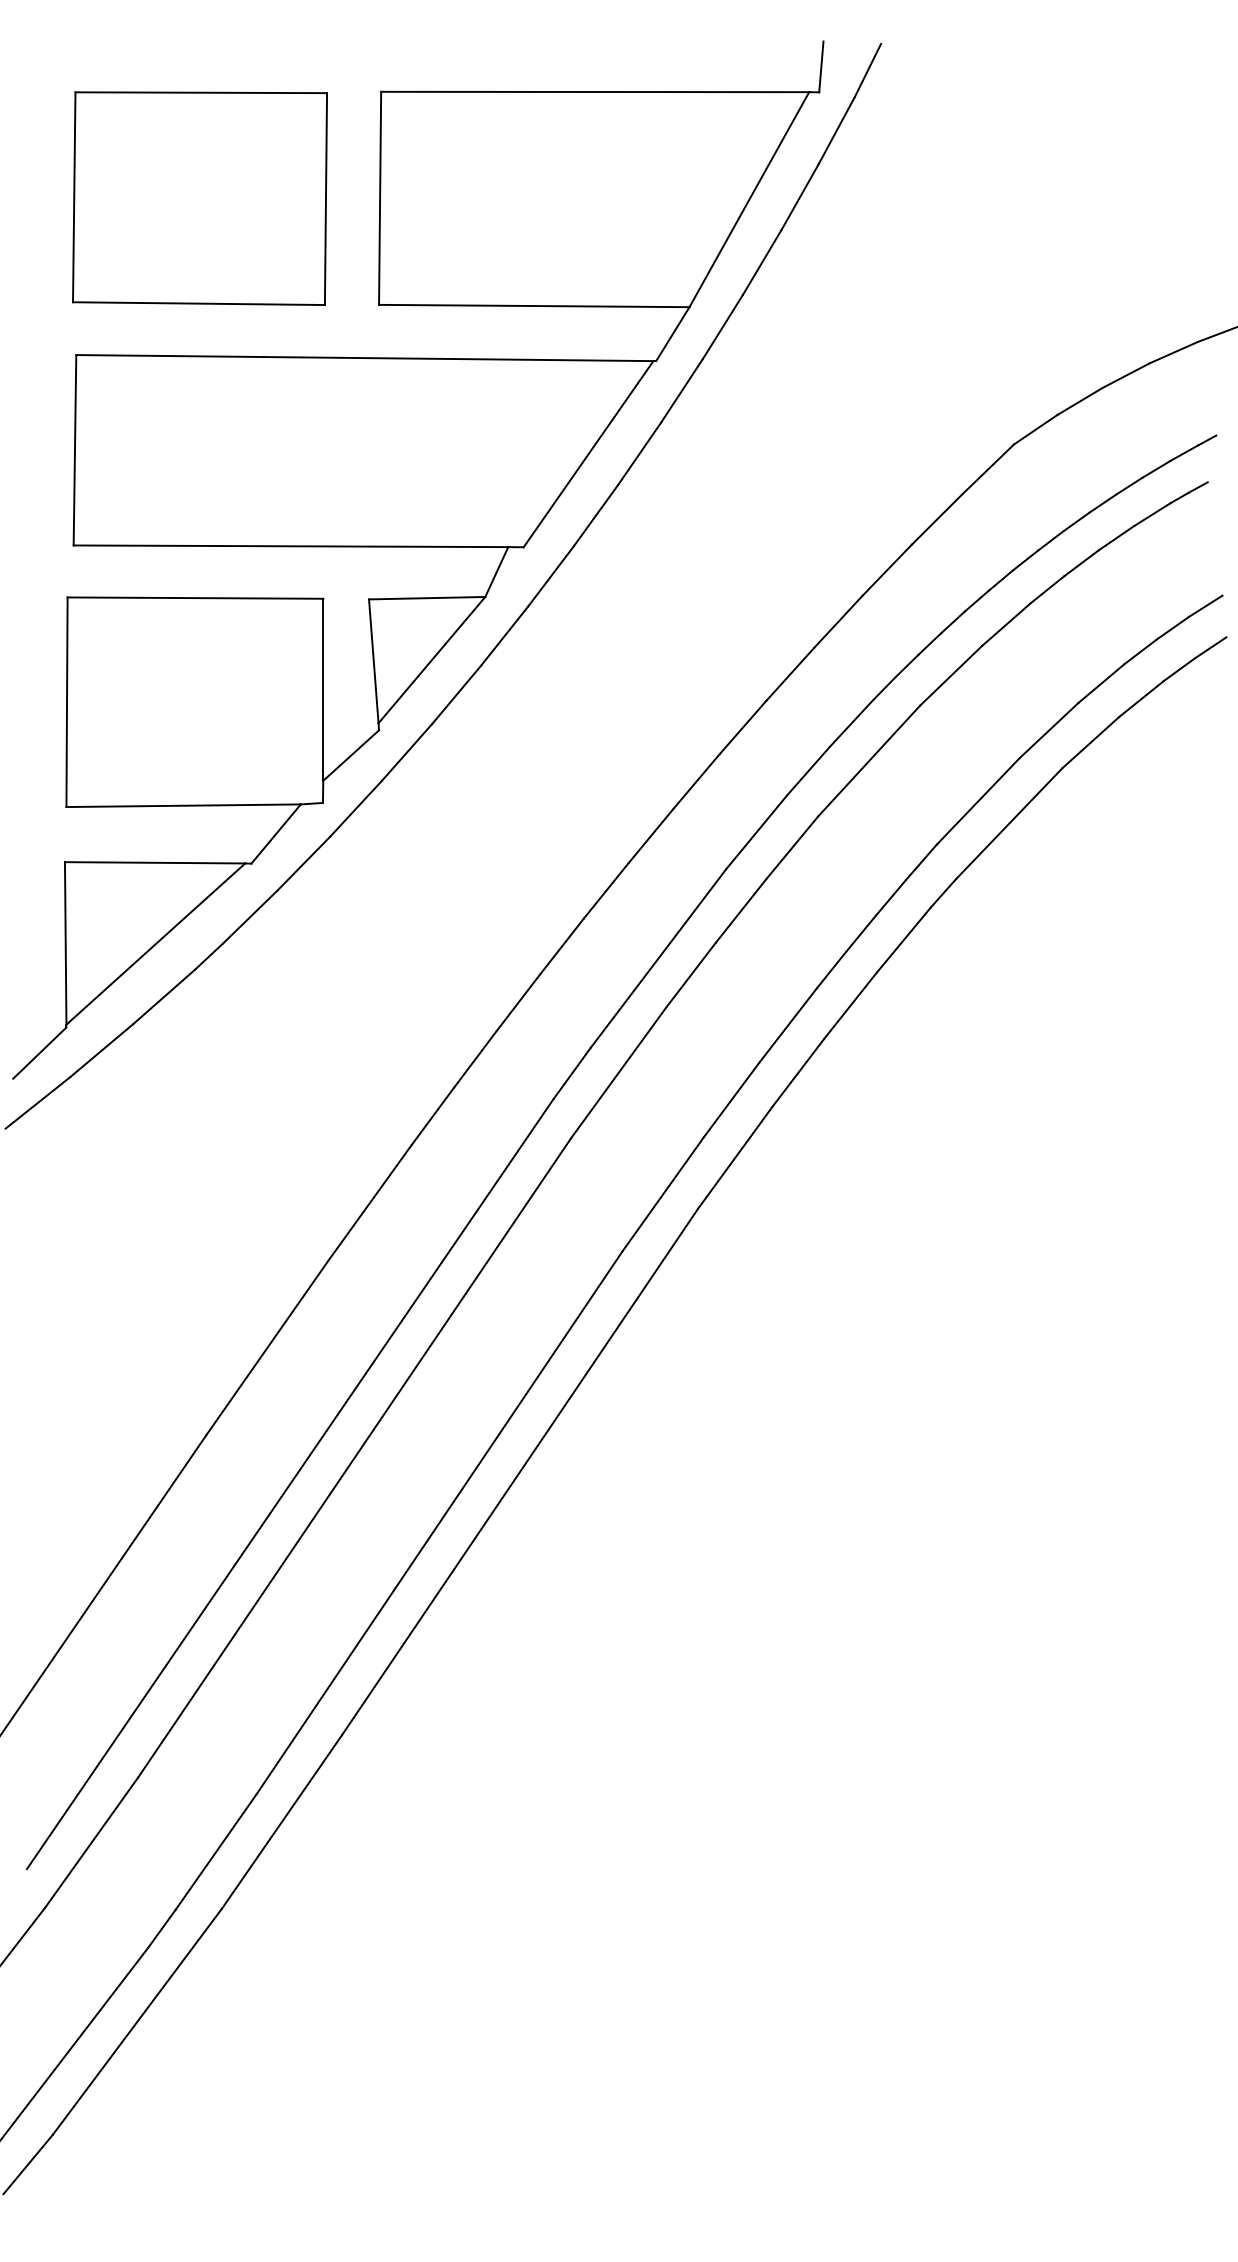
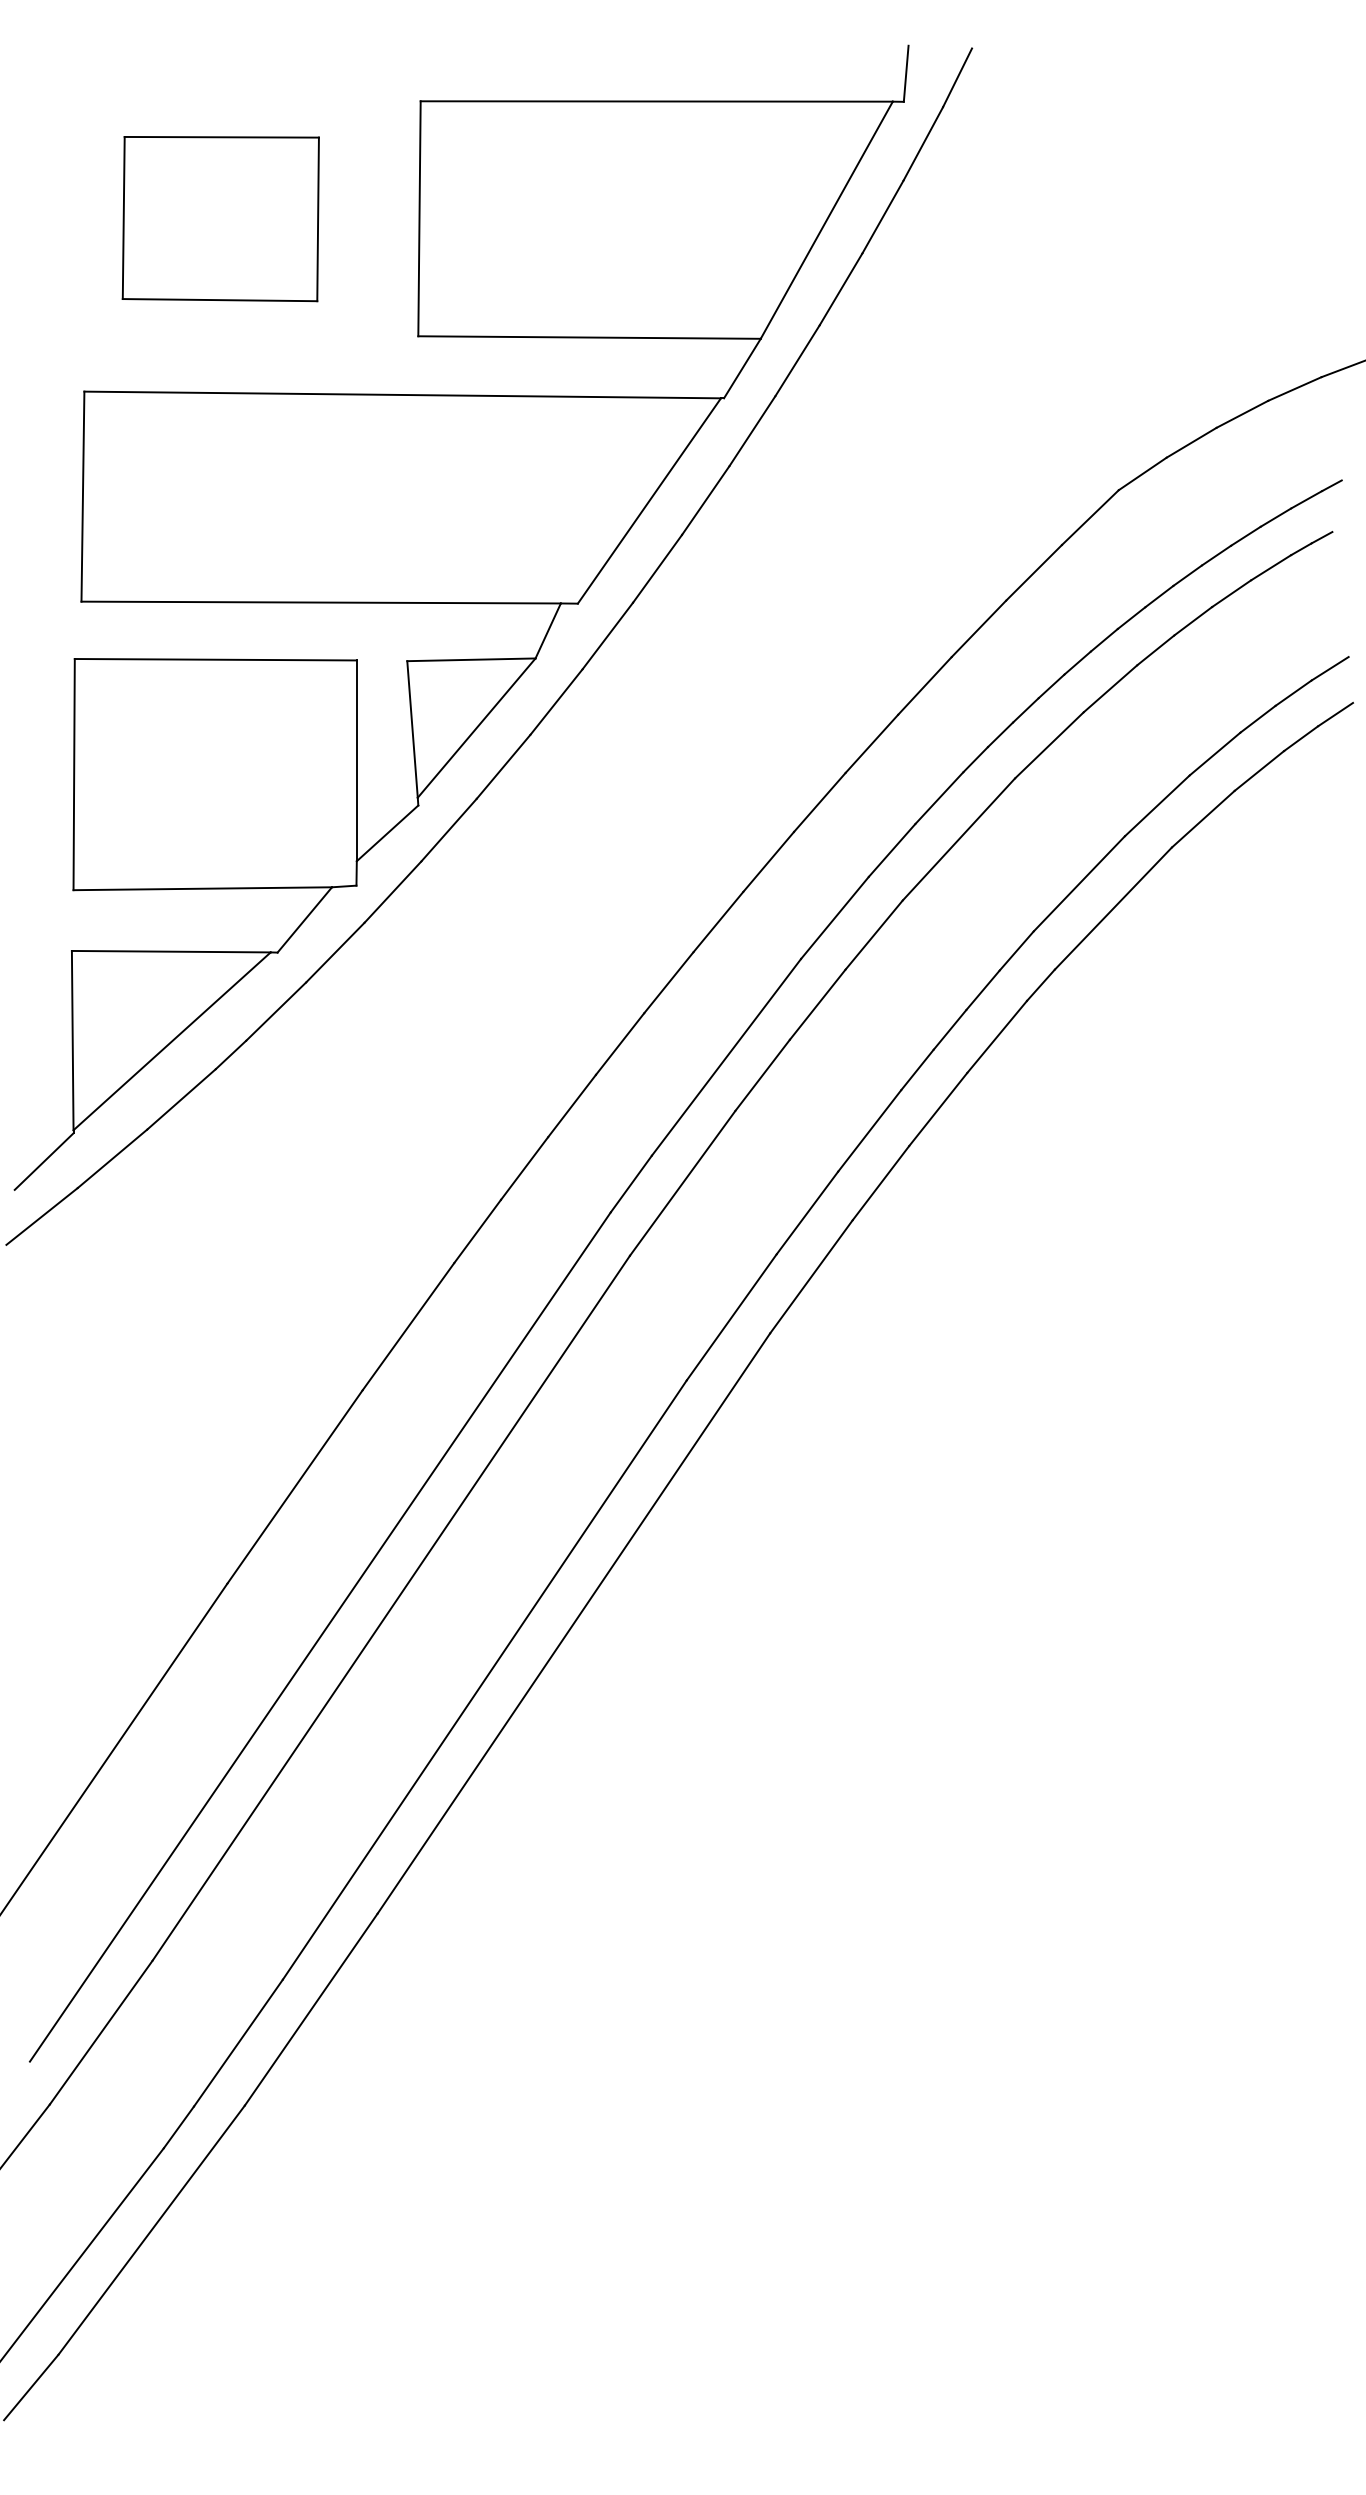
part: (199, 198) -> (220, 218), size x0.7

